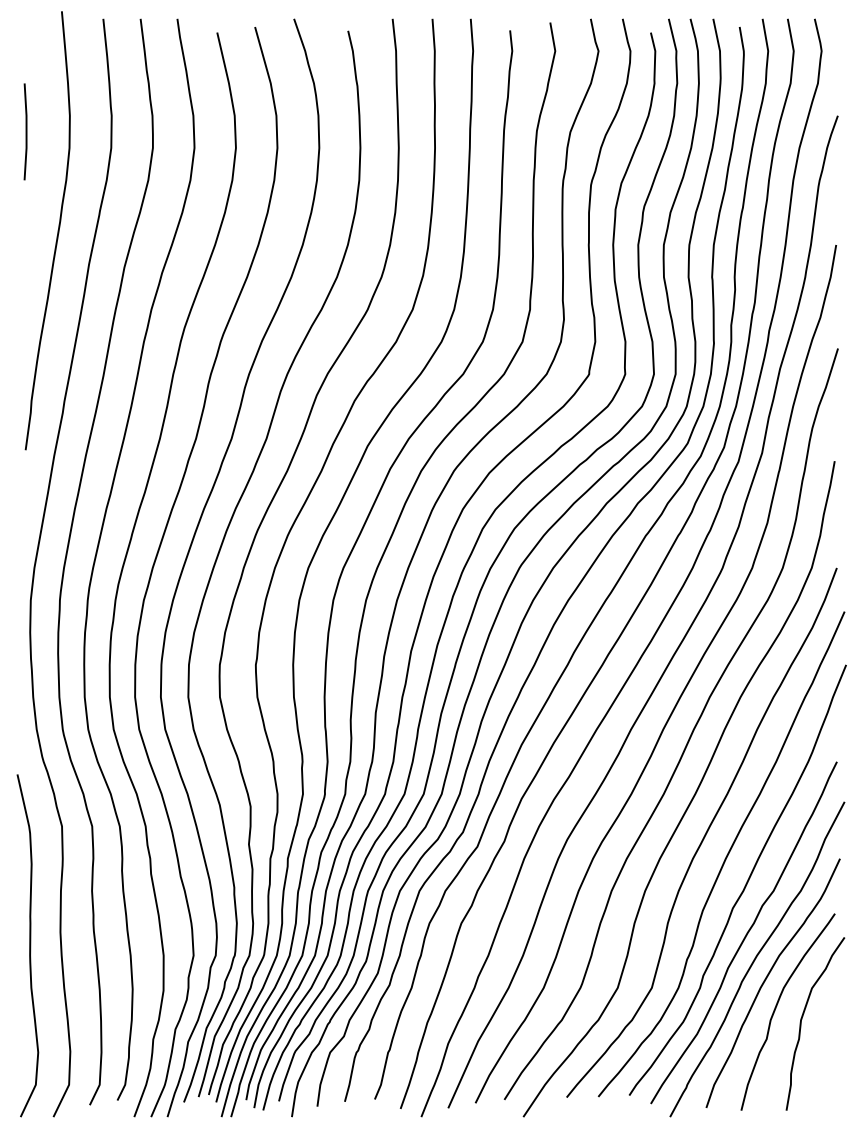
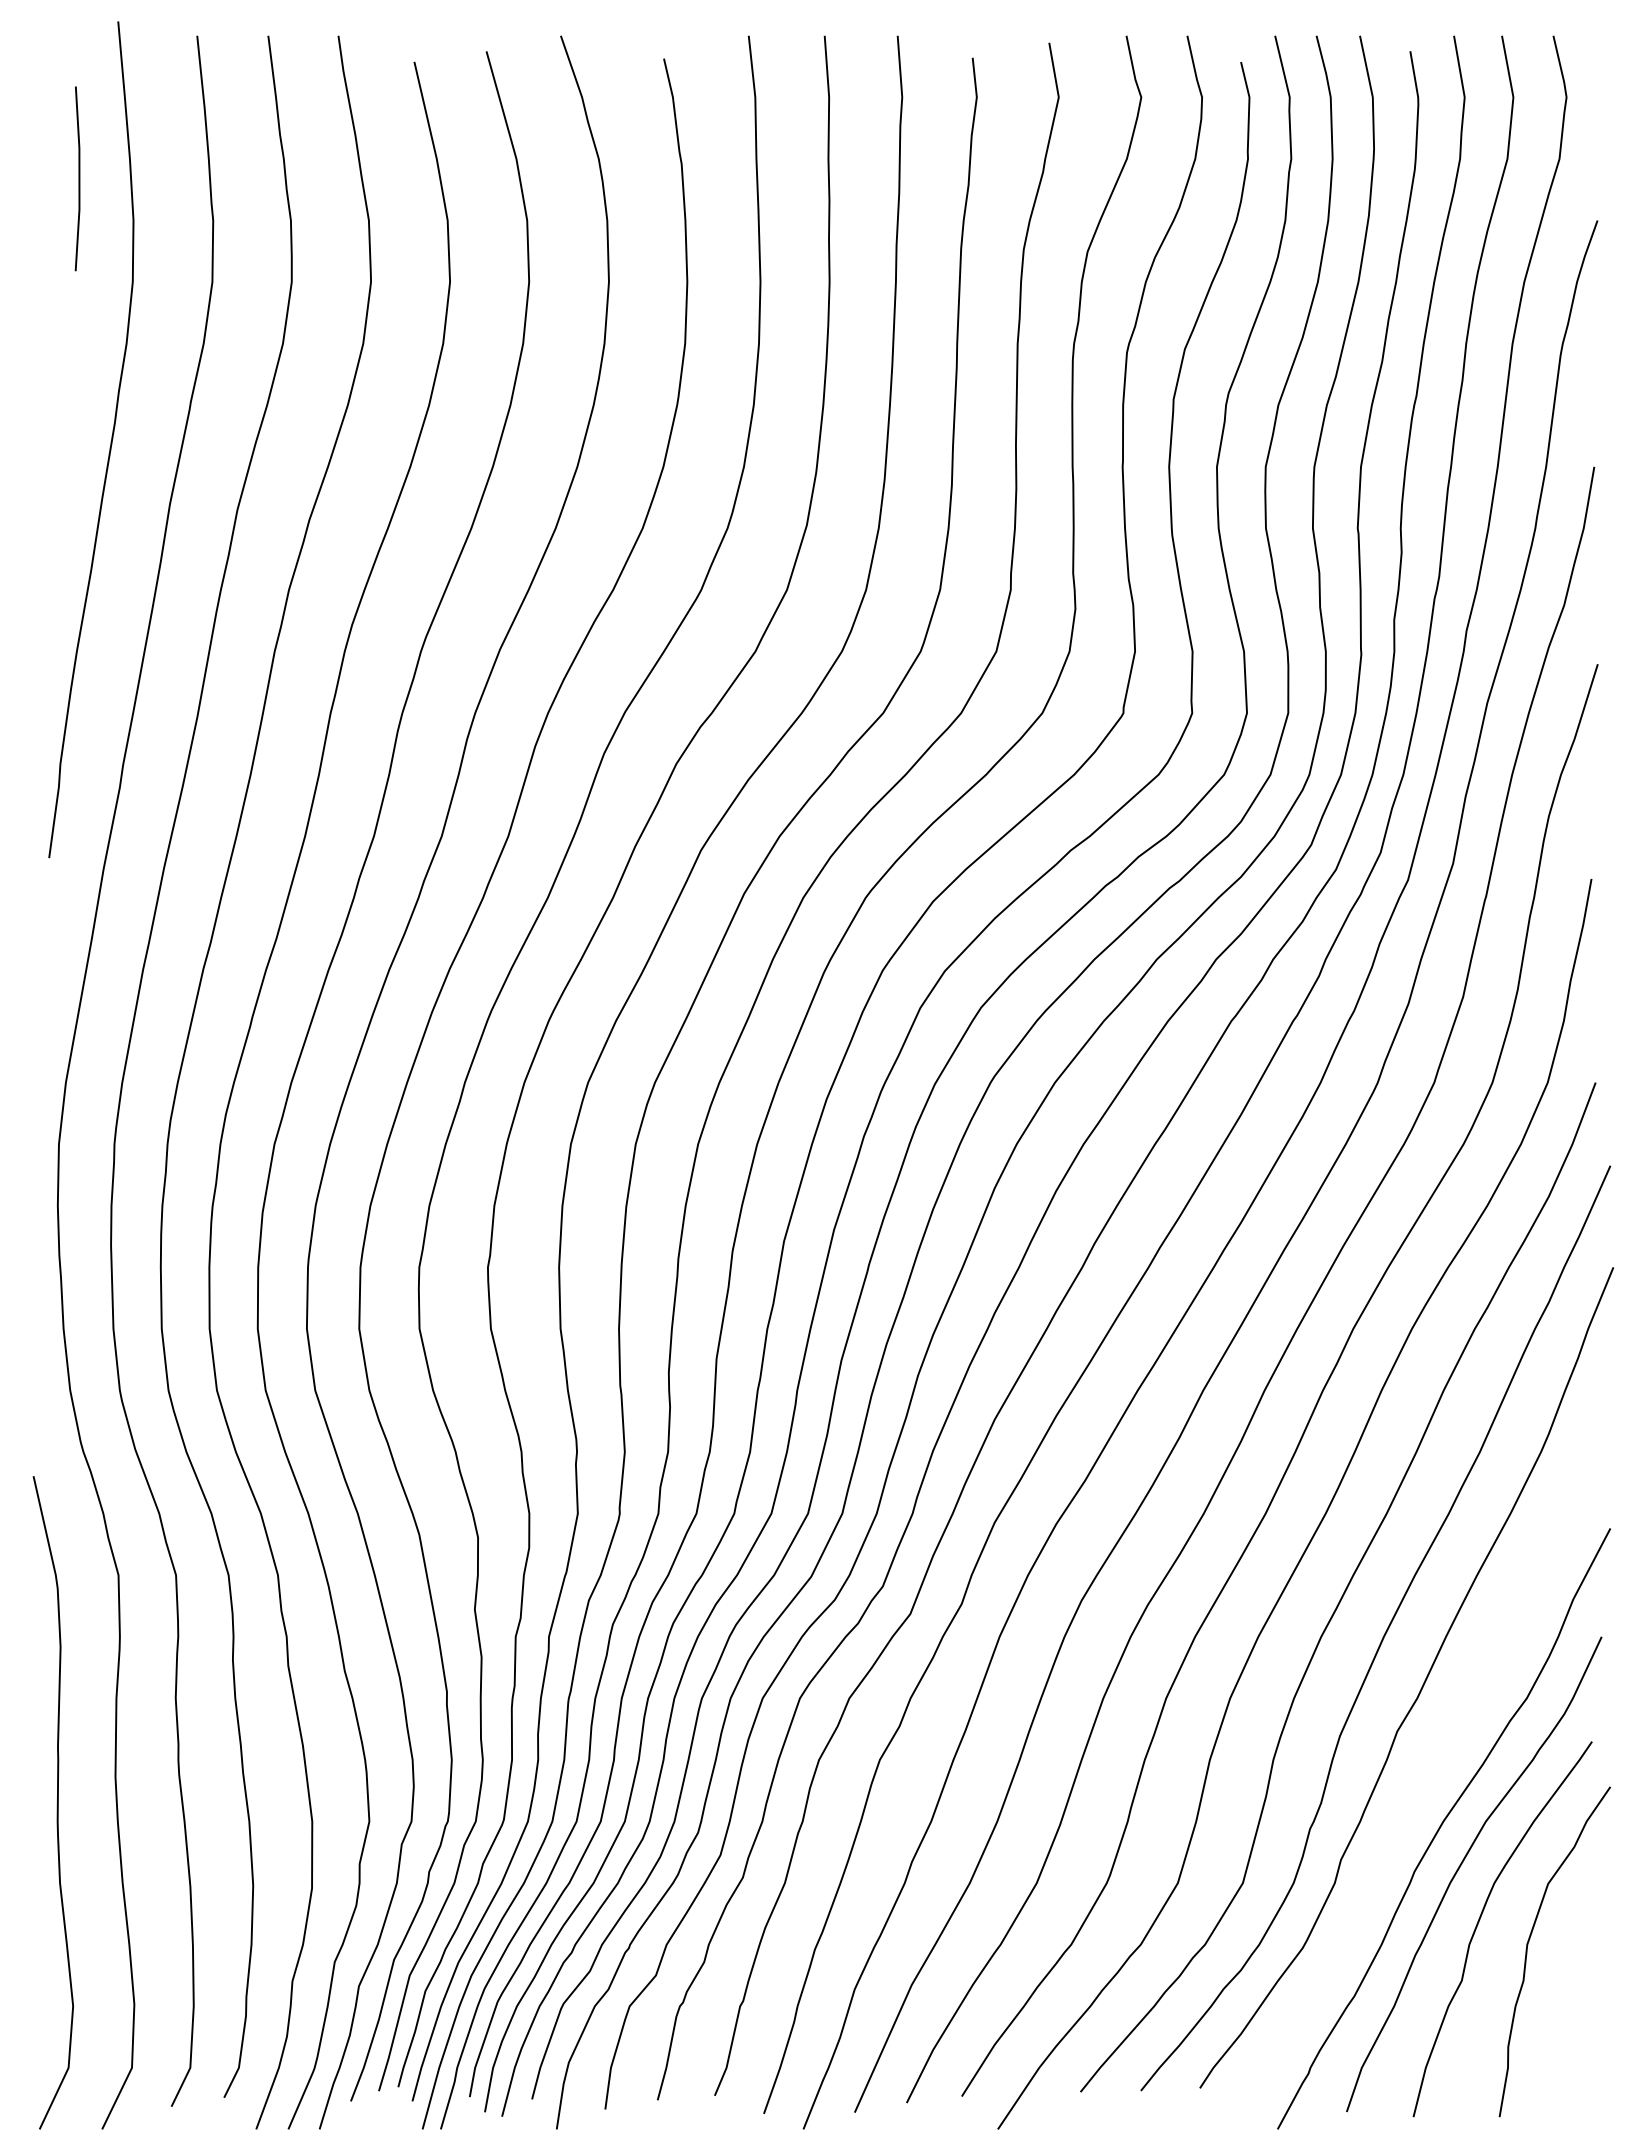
line: (25, 131) -> (77, 178), moved
curve: (745, 934) -> (1421, 1781), removed

